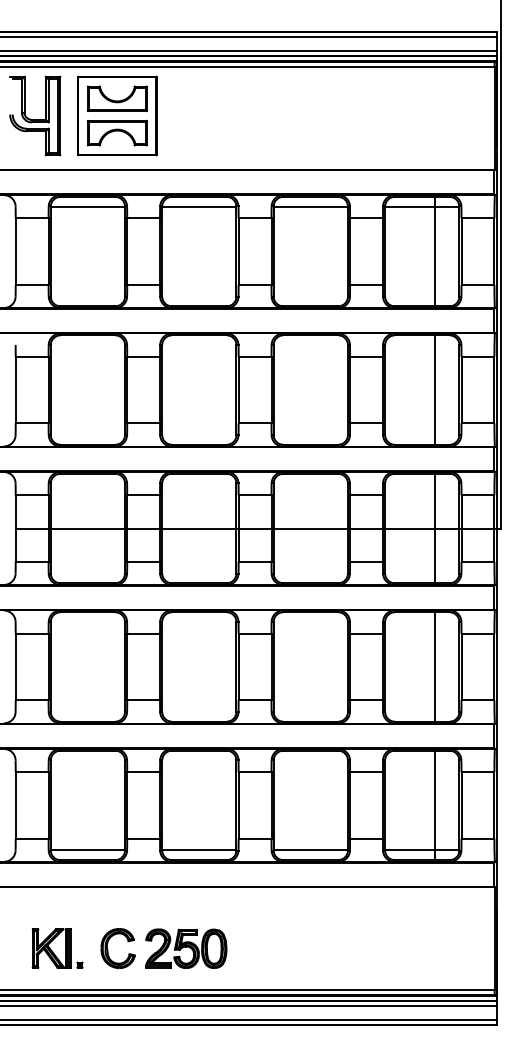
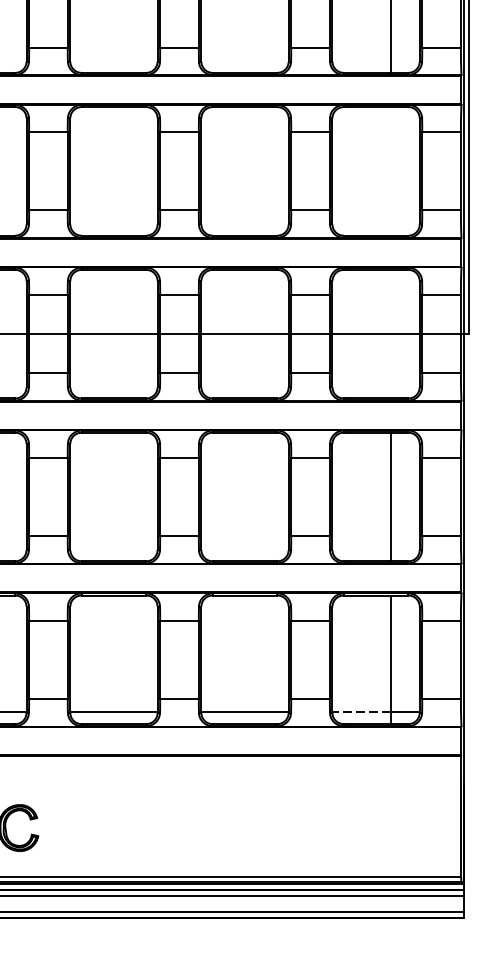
line: (434, 389) -> (390, 170), removed
line: (434, 528) -> (390, 334), removed
line: (409, 849) -> (361, 711), solid -> dashed
part: (186, 948) -> (98, 828), removed

